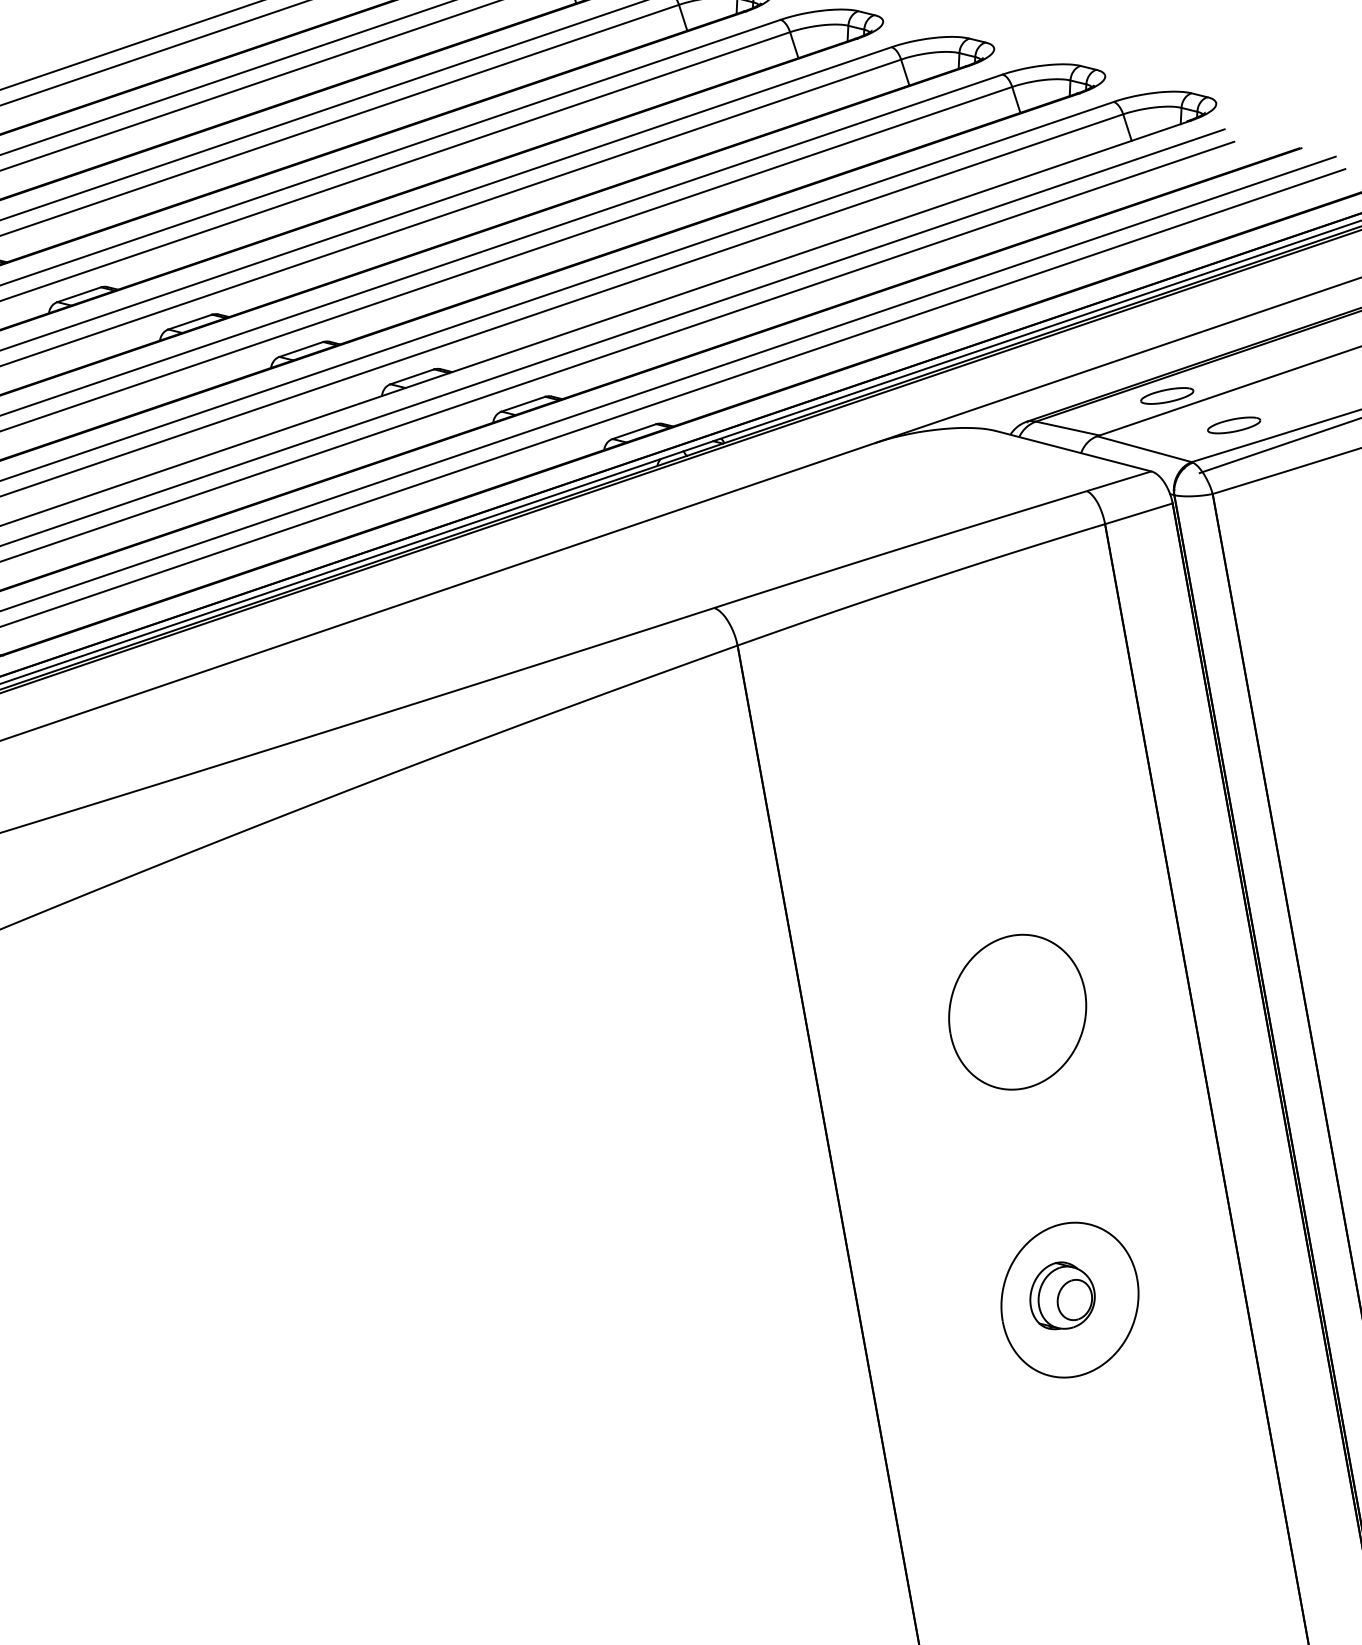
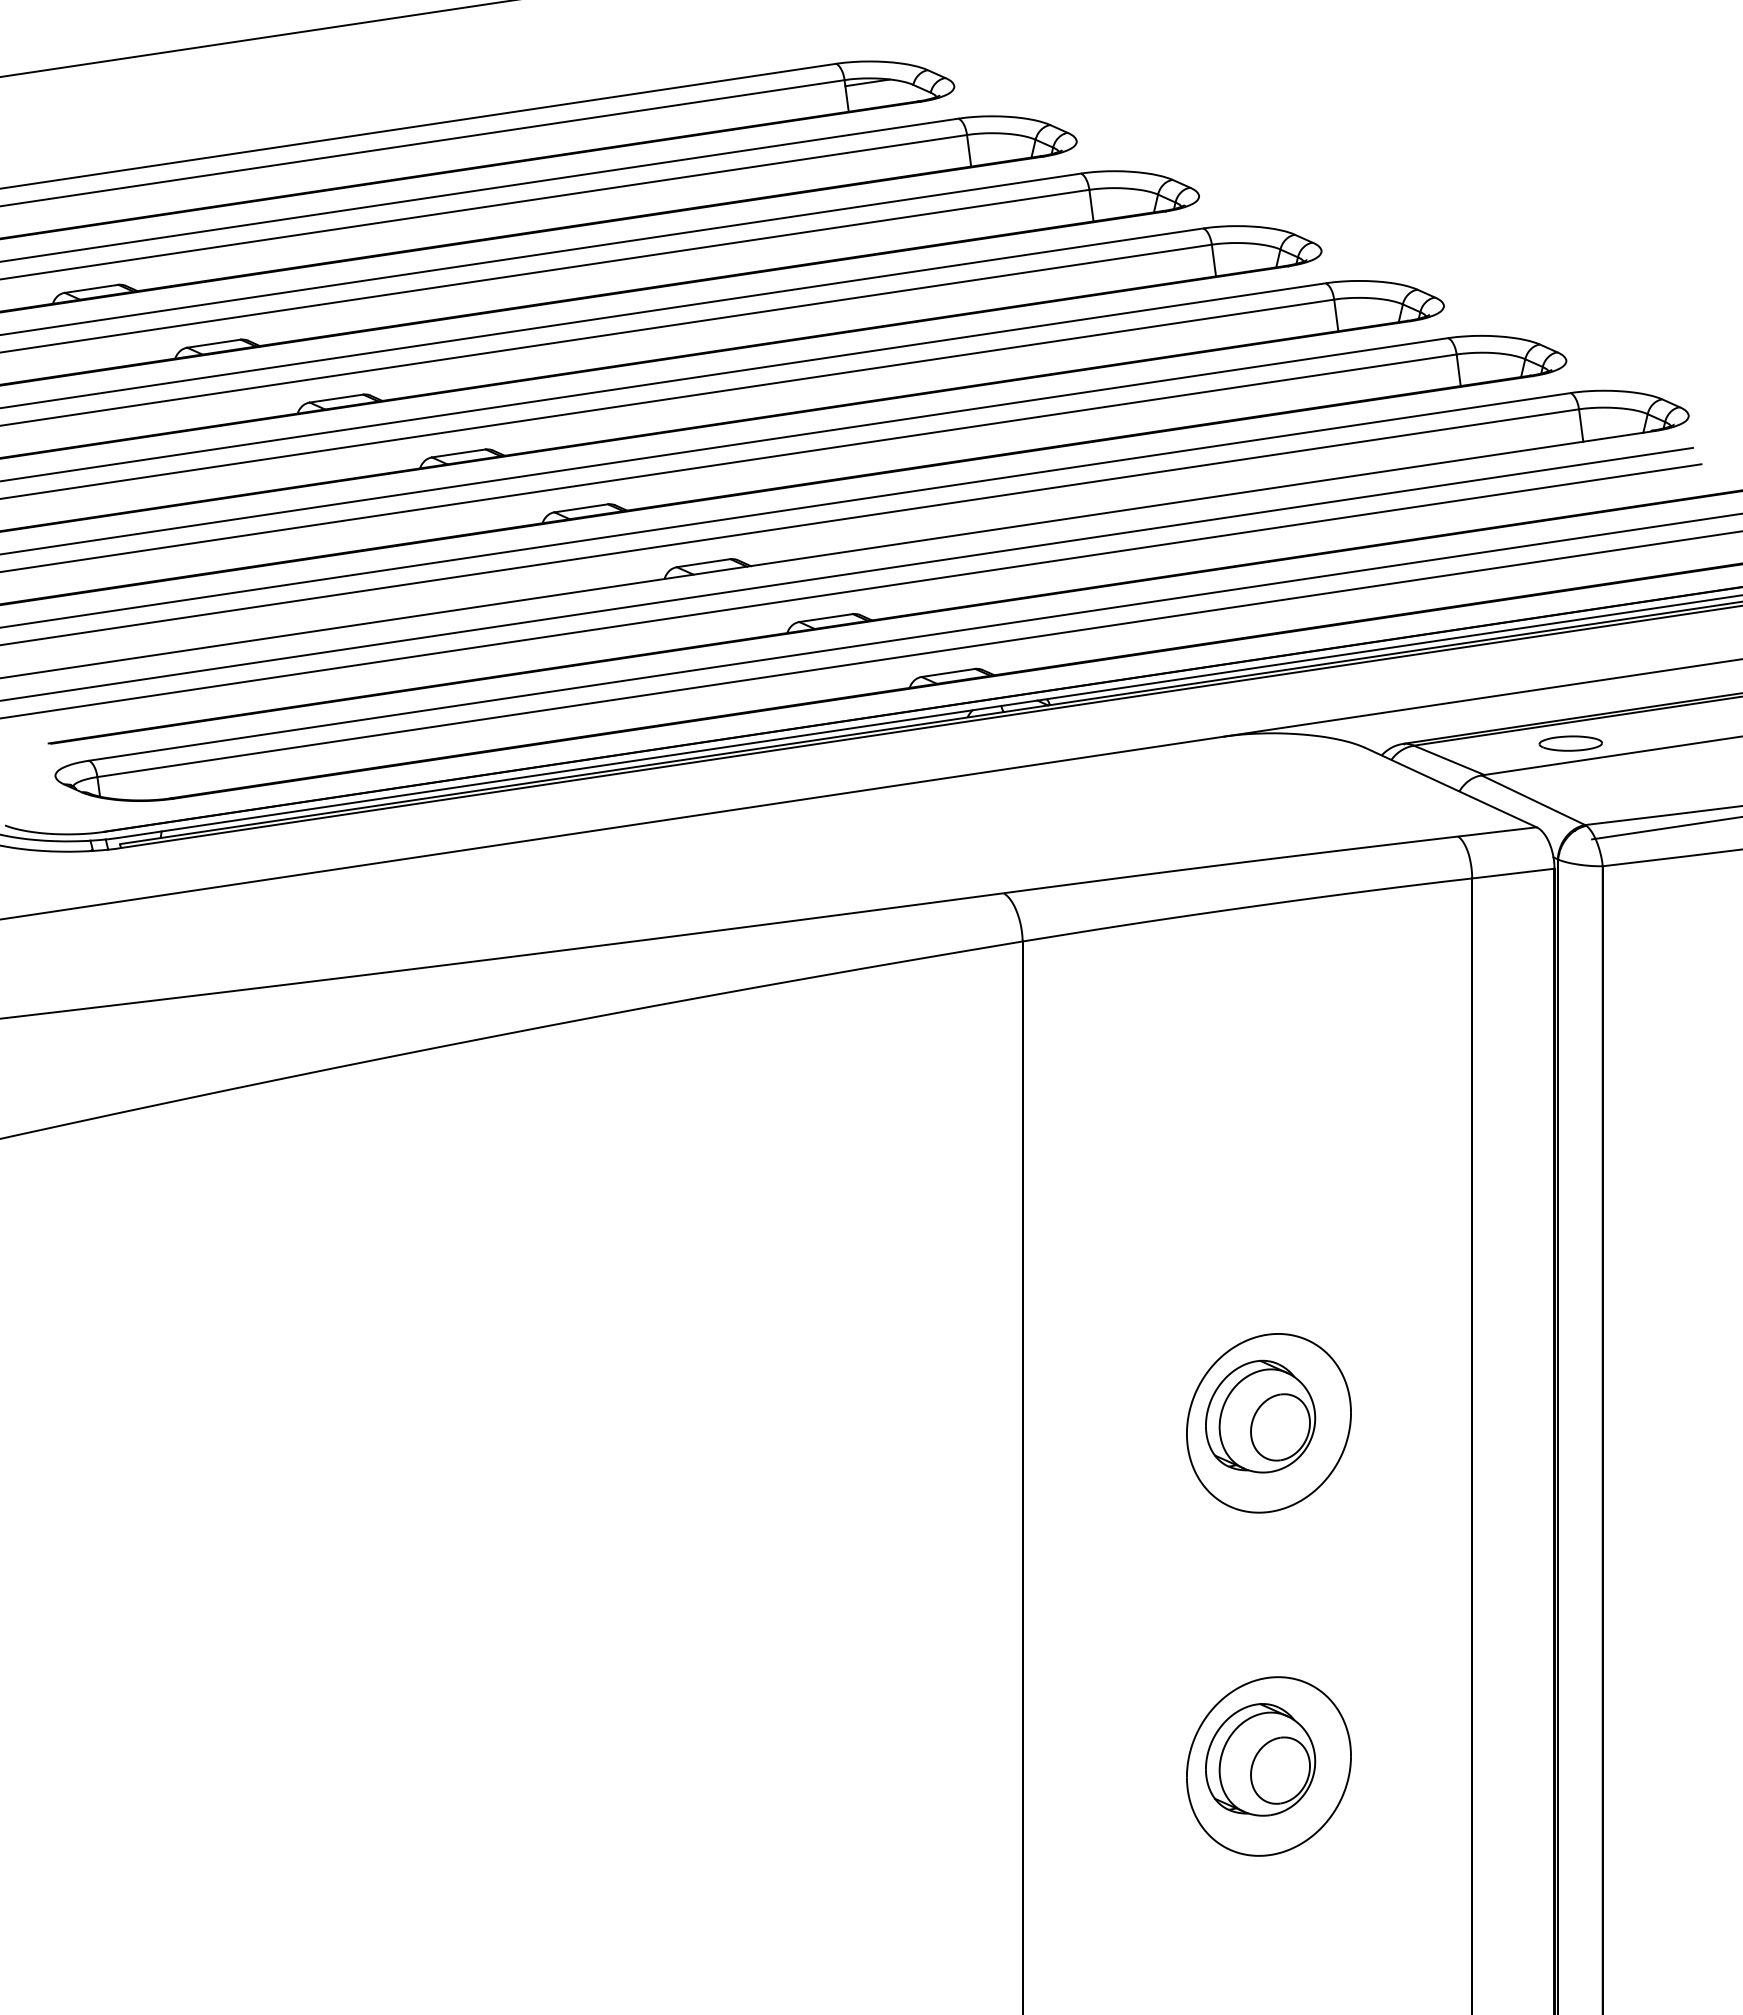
part: (1233, 425) -> (1641, 791), removed
part: (1009, 1007) -> (1260, 1416), added
part: (1061, 1295) -> (1260, 1759), size x1.43

